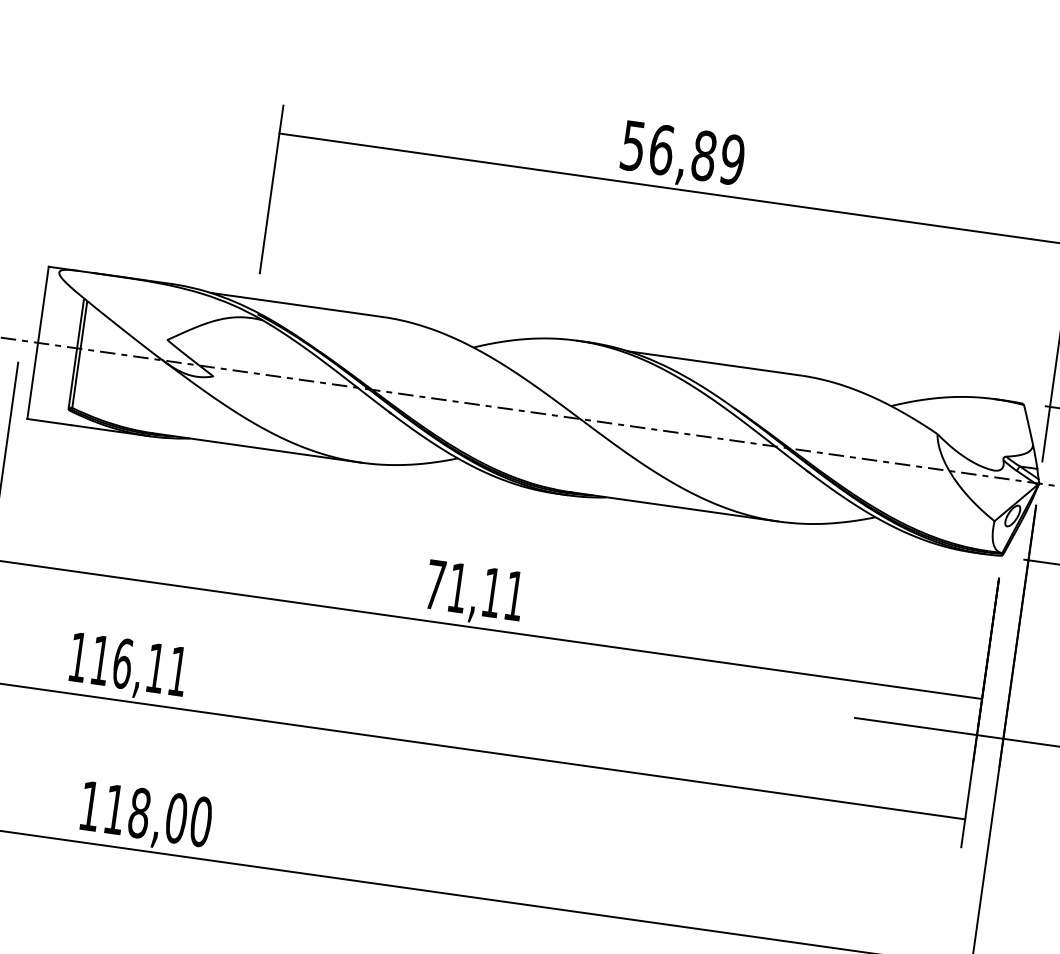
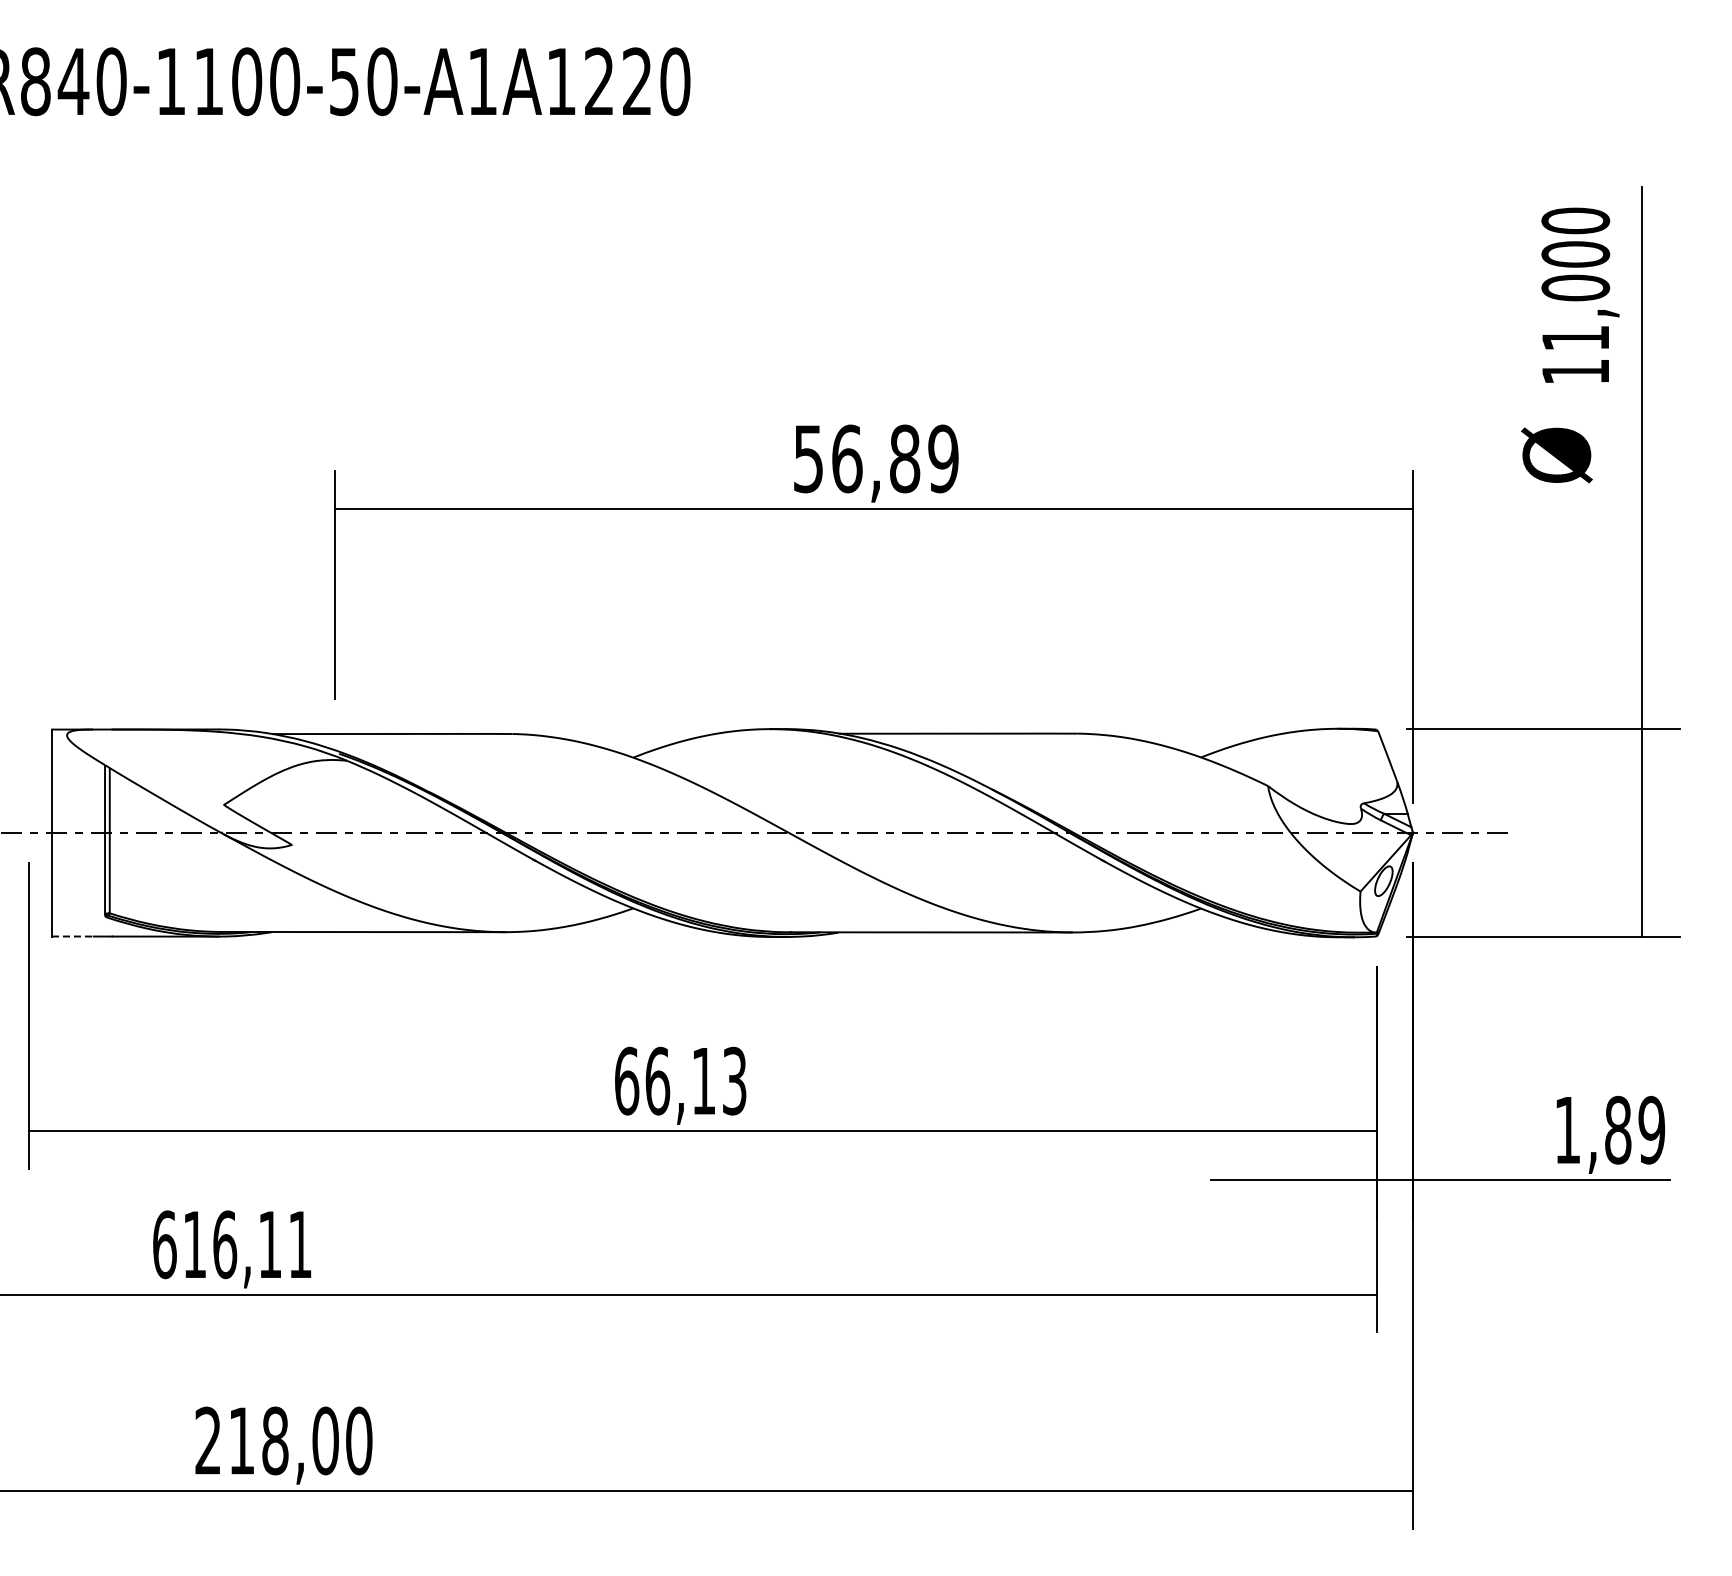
line: (42, 421) -> (72, 936), solid -> dashed
text: (474, 589) -> (680, 1080), 71,11 -> 66,13
text: (78, 657) -> (164, 1244), 116,11 -> 616,11
text: (89, 805) -> (207, 1440), 118,00 -> 218,00

